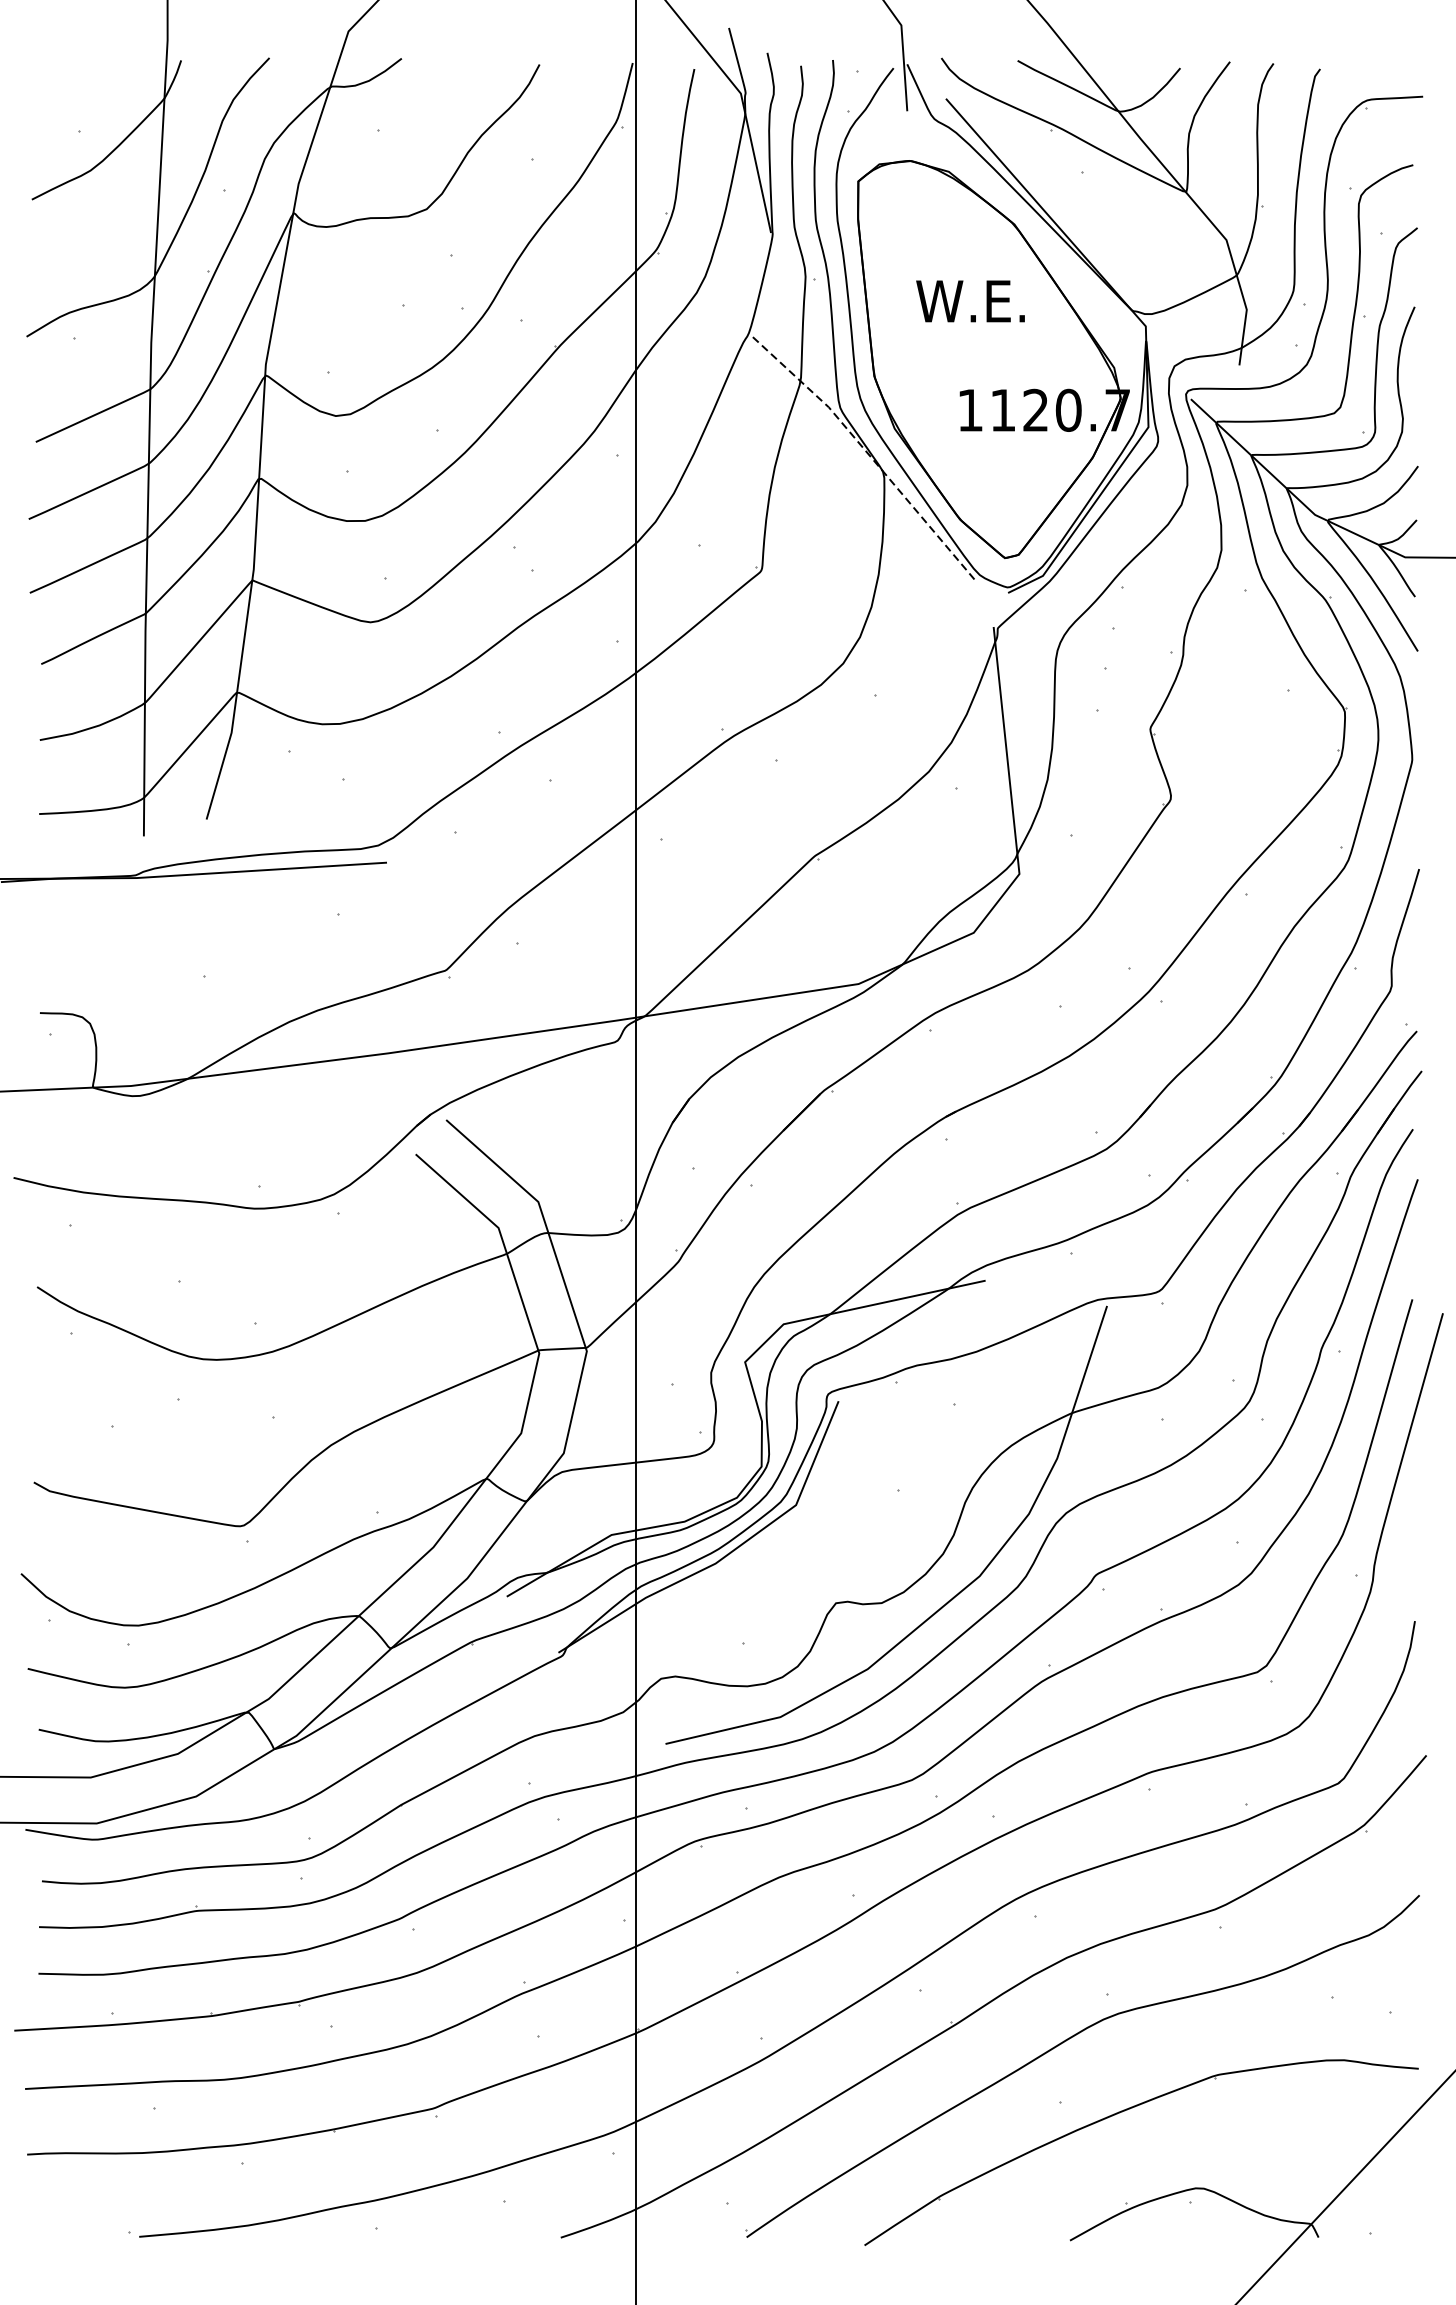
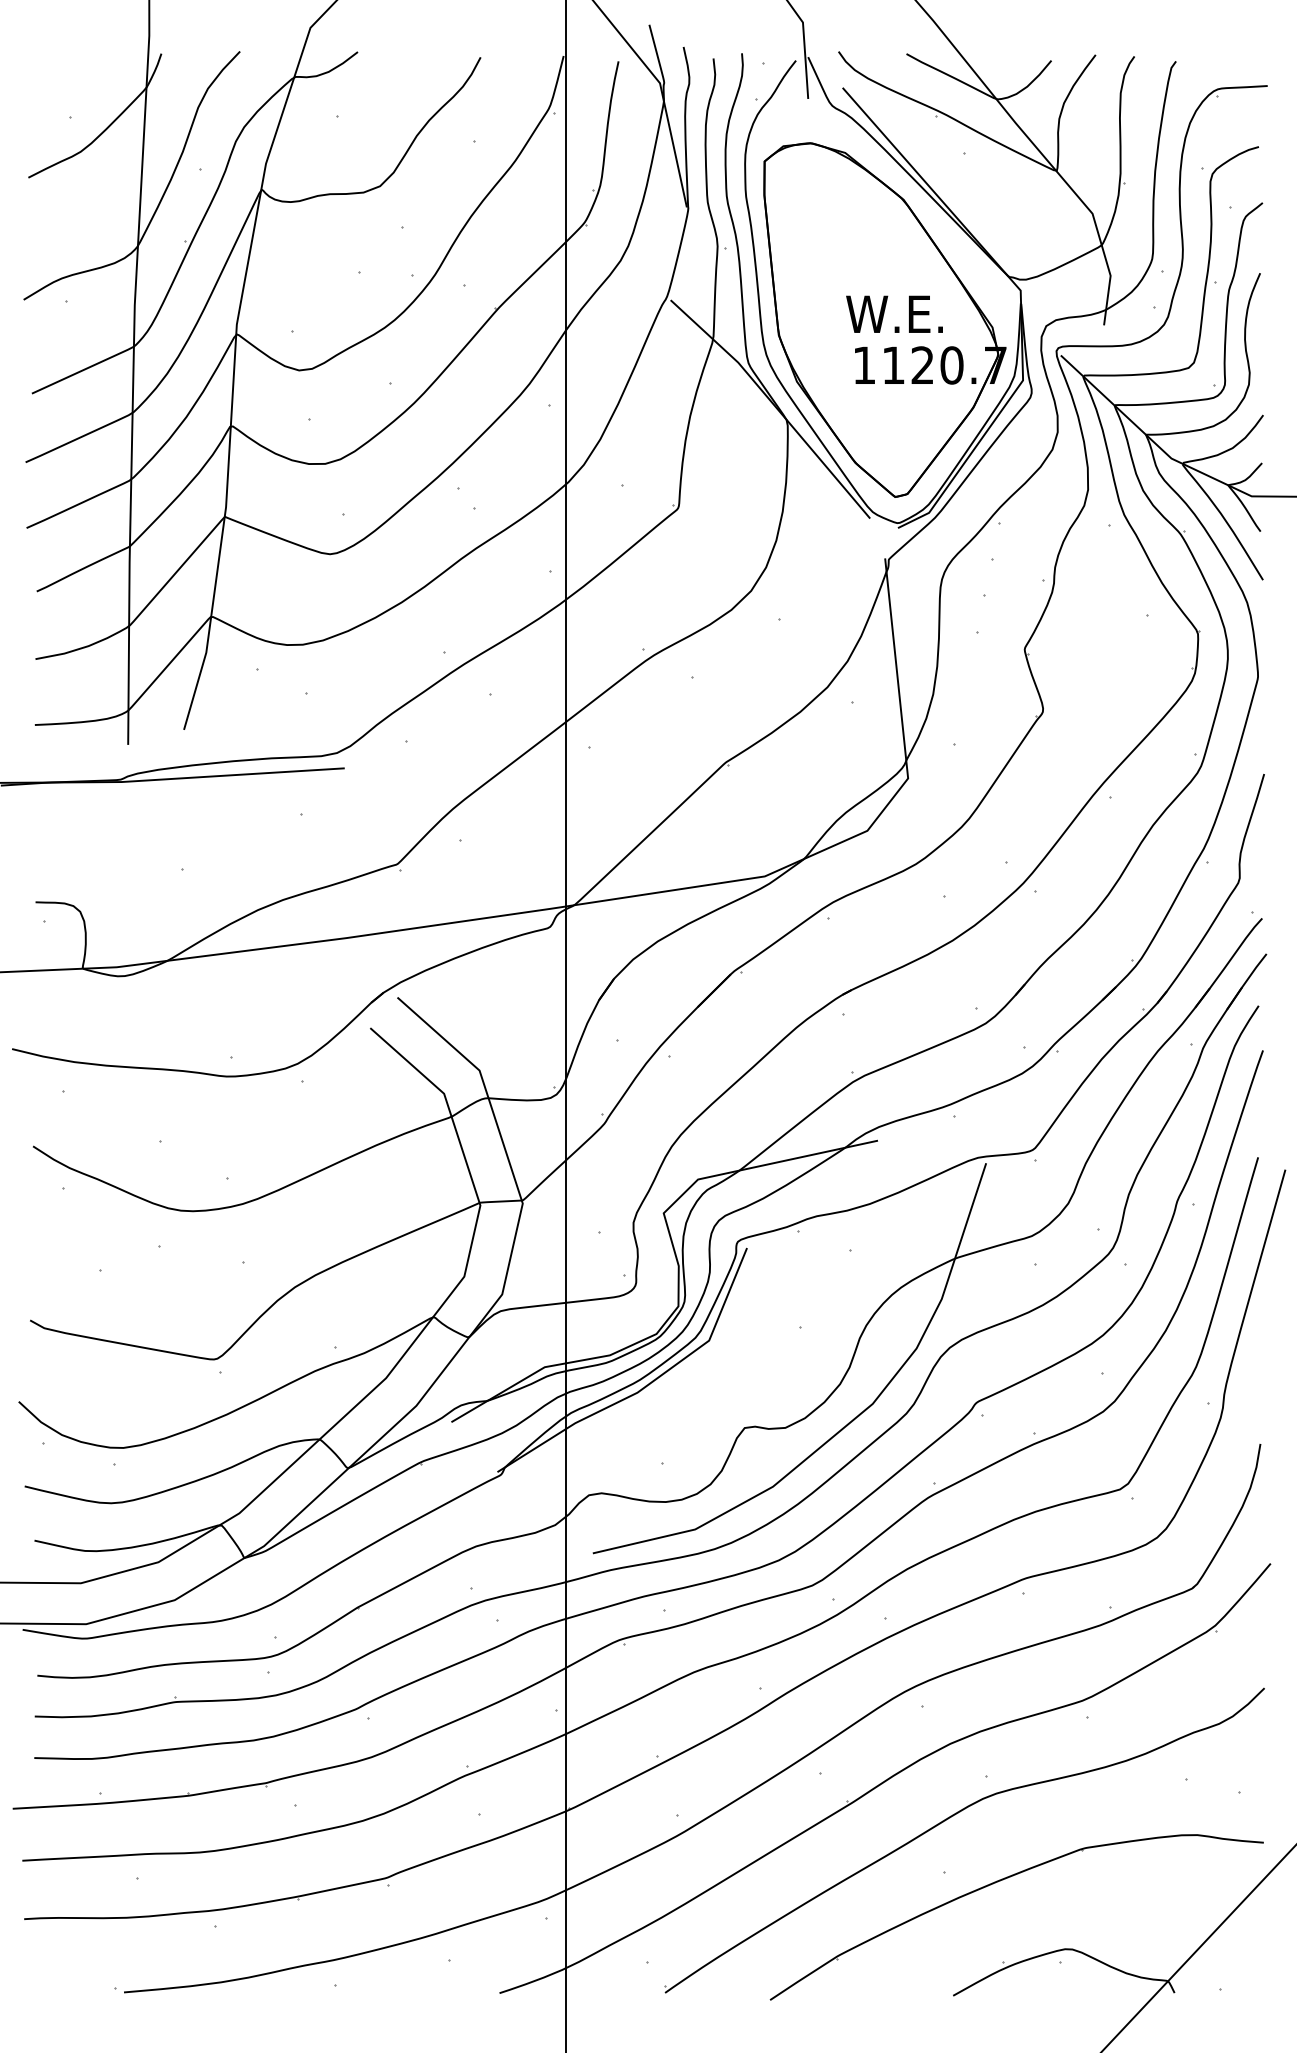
text: (970, 300) -> (894, 313), moved
line: (869, 455) -> (774, 405), dashed -> solid

